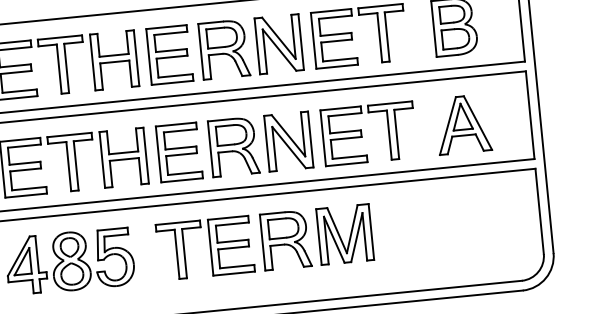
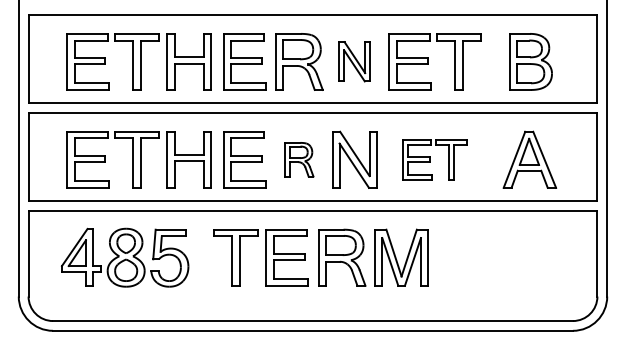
part: (279, 43) -> (354, 61), size x0.7
part: (368, 133) -> (434, 159), size x0.7
part: (233, 146) -> (299, 159), size x0.6

